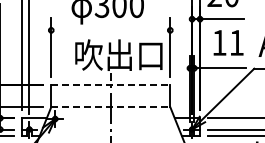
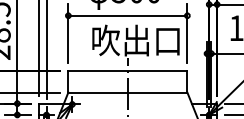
line: (110, 30) -> (127, 15), added
line: (110, 85) -> (127, 70), dashed -> solid
line: (110, 107) -> (127, 92), dashed -> solid

